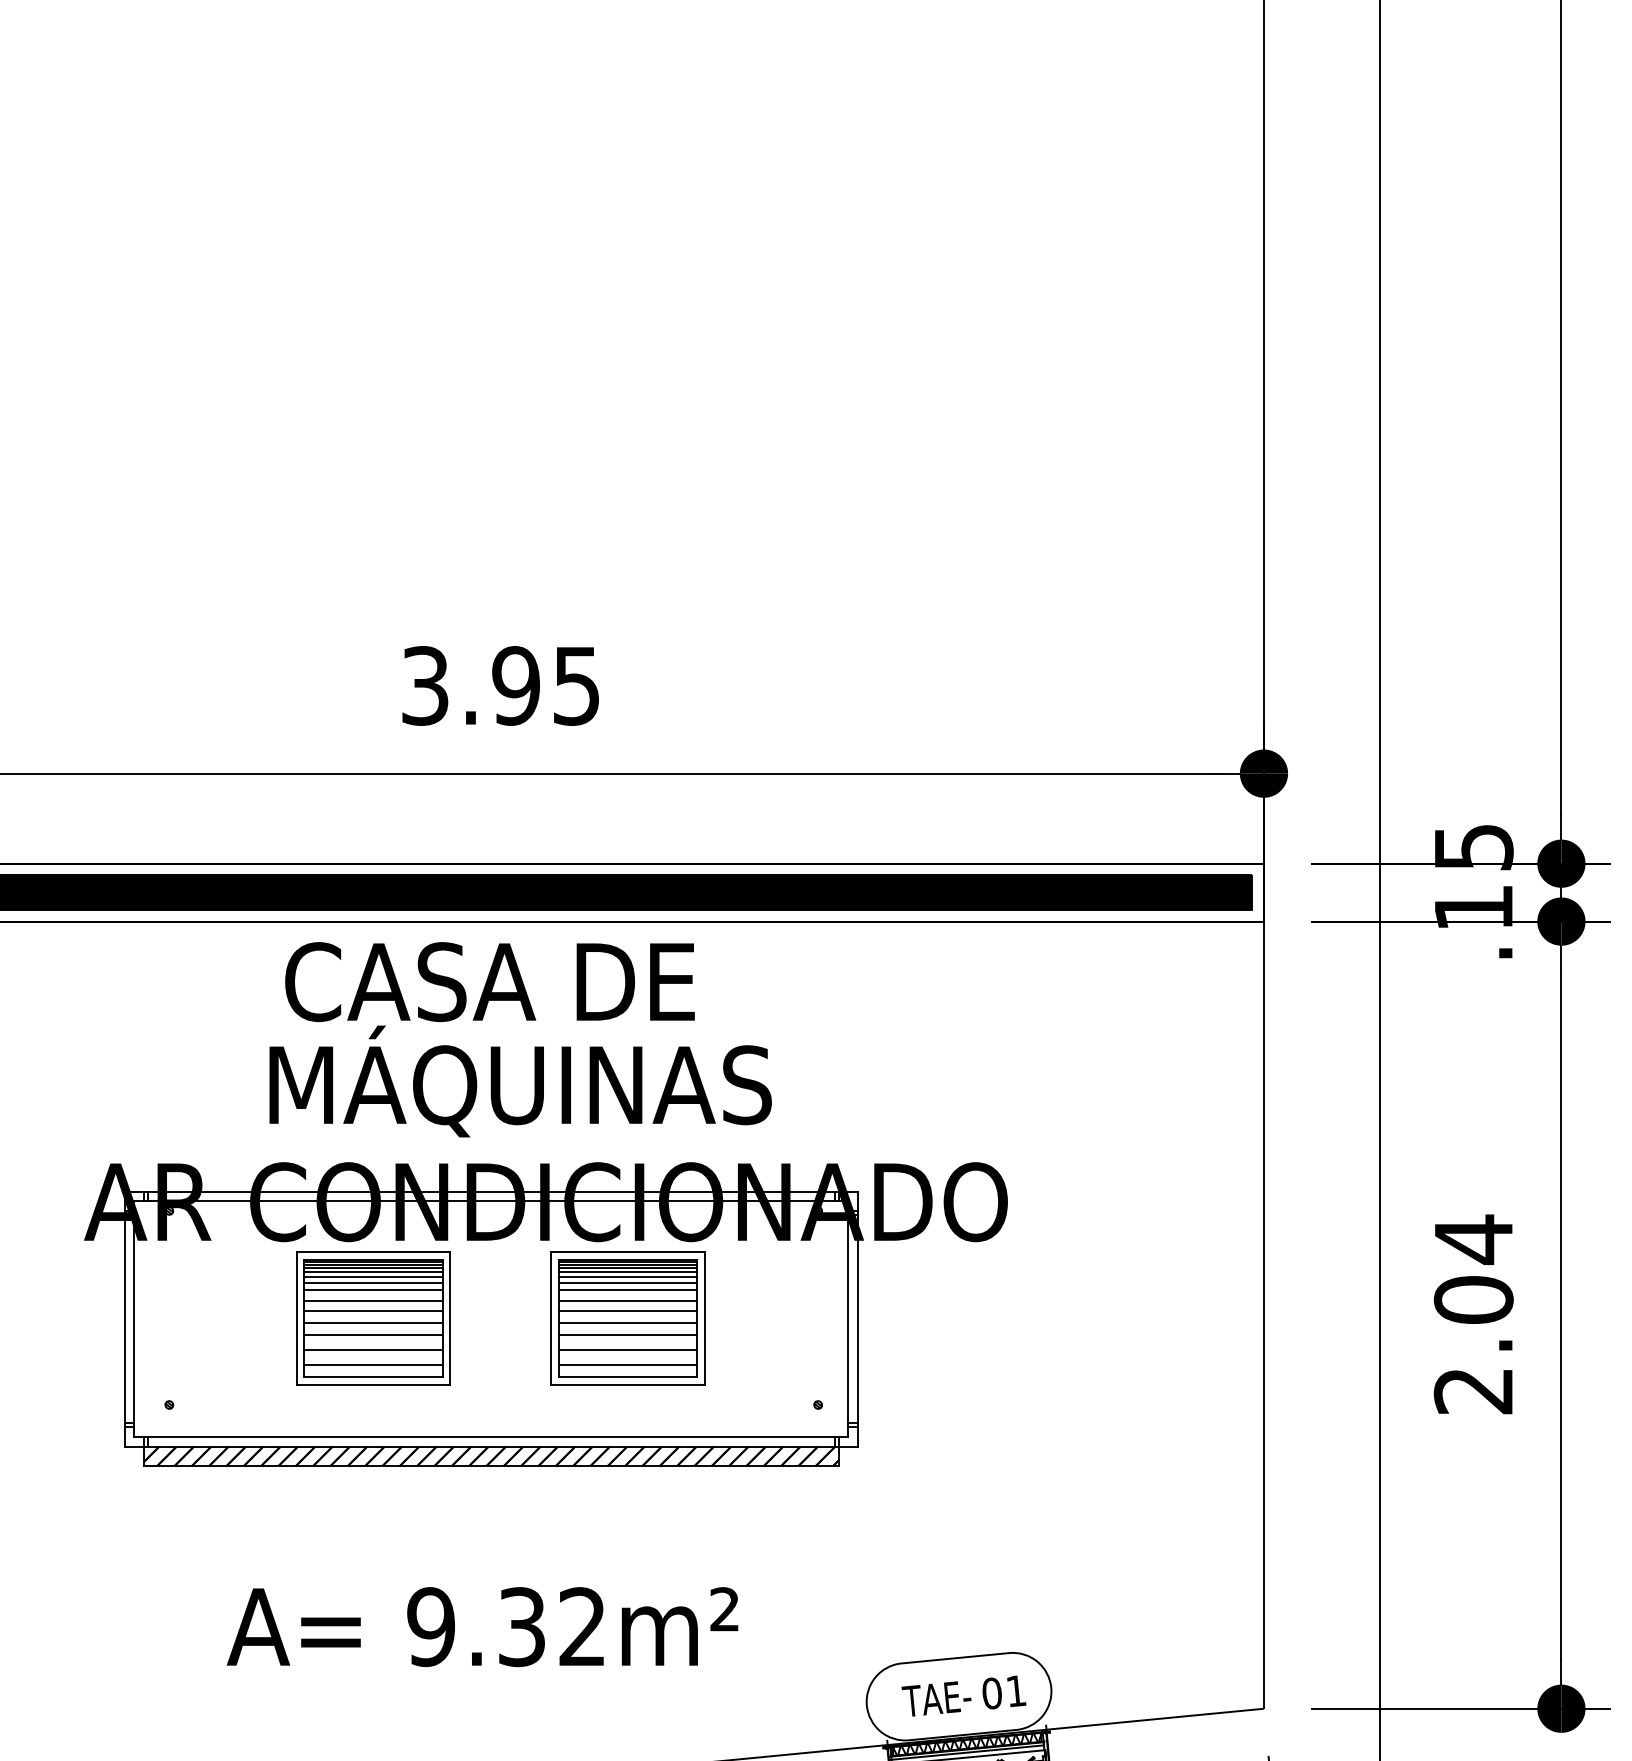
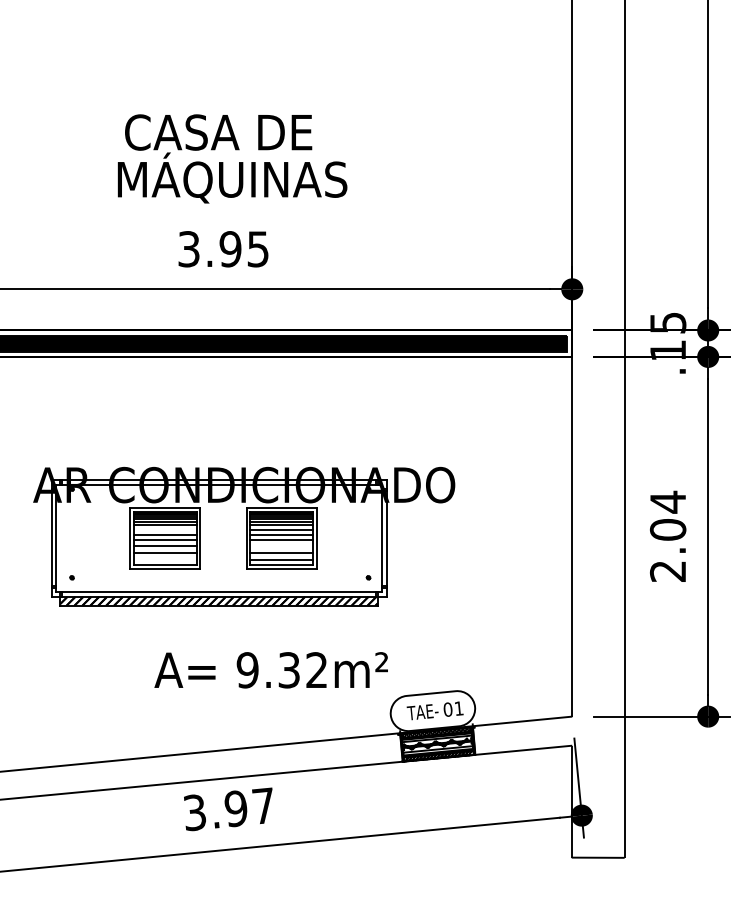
text: (520, 1038) -> (232, 158), moved
line: (373, 1301) -> (165, 530), removed
line: (627, 1334) -> (281, 545), removed
line: (373, 1364) -> (165, 559), removed
text: (481, 1627) -> (270, 670), moved

